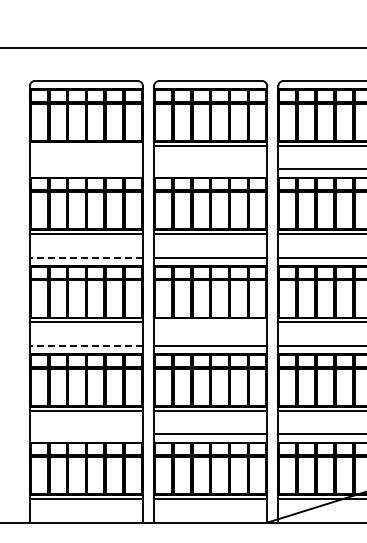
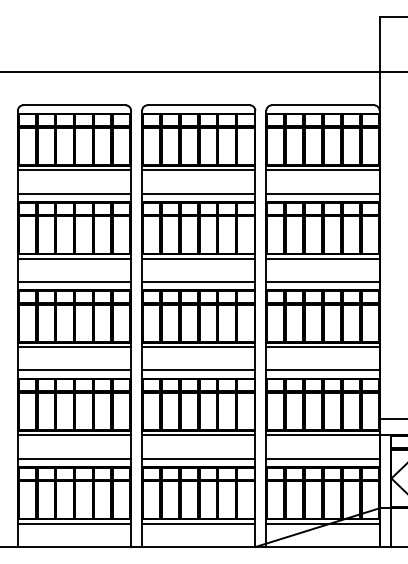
line: (86, 146) -> (74, 170), added
line: (86, 169) -> (74, 193), added
line: (210, 169) -> (198, 193), added
line: (86, 258) -> (74, 282), dashed -> solid
line: (210, 322) -> (198, 346), added
line: (86, 346) -> (74, 370), dashed -> solid
line: (86, 434) -> (74, 458), added

